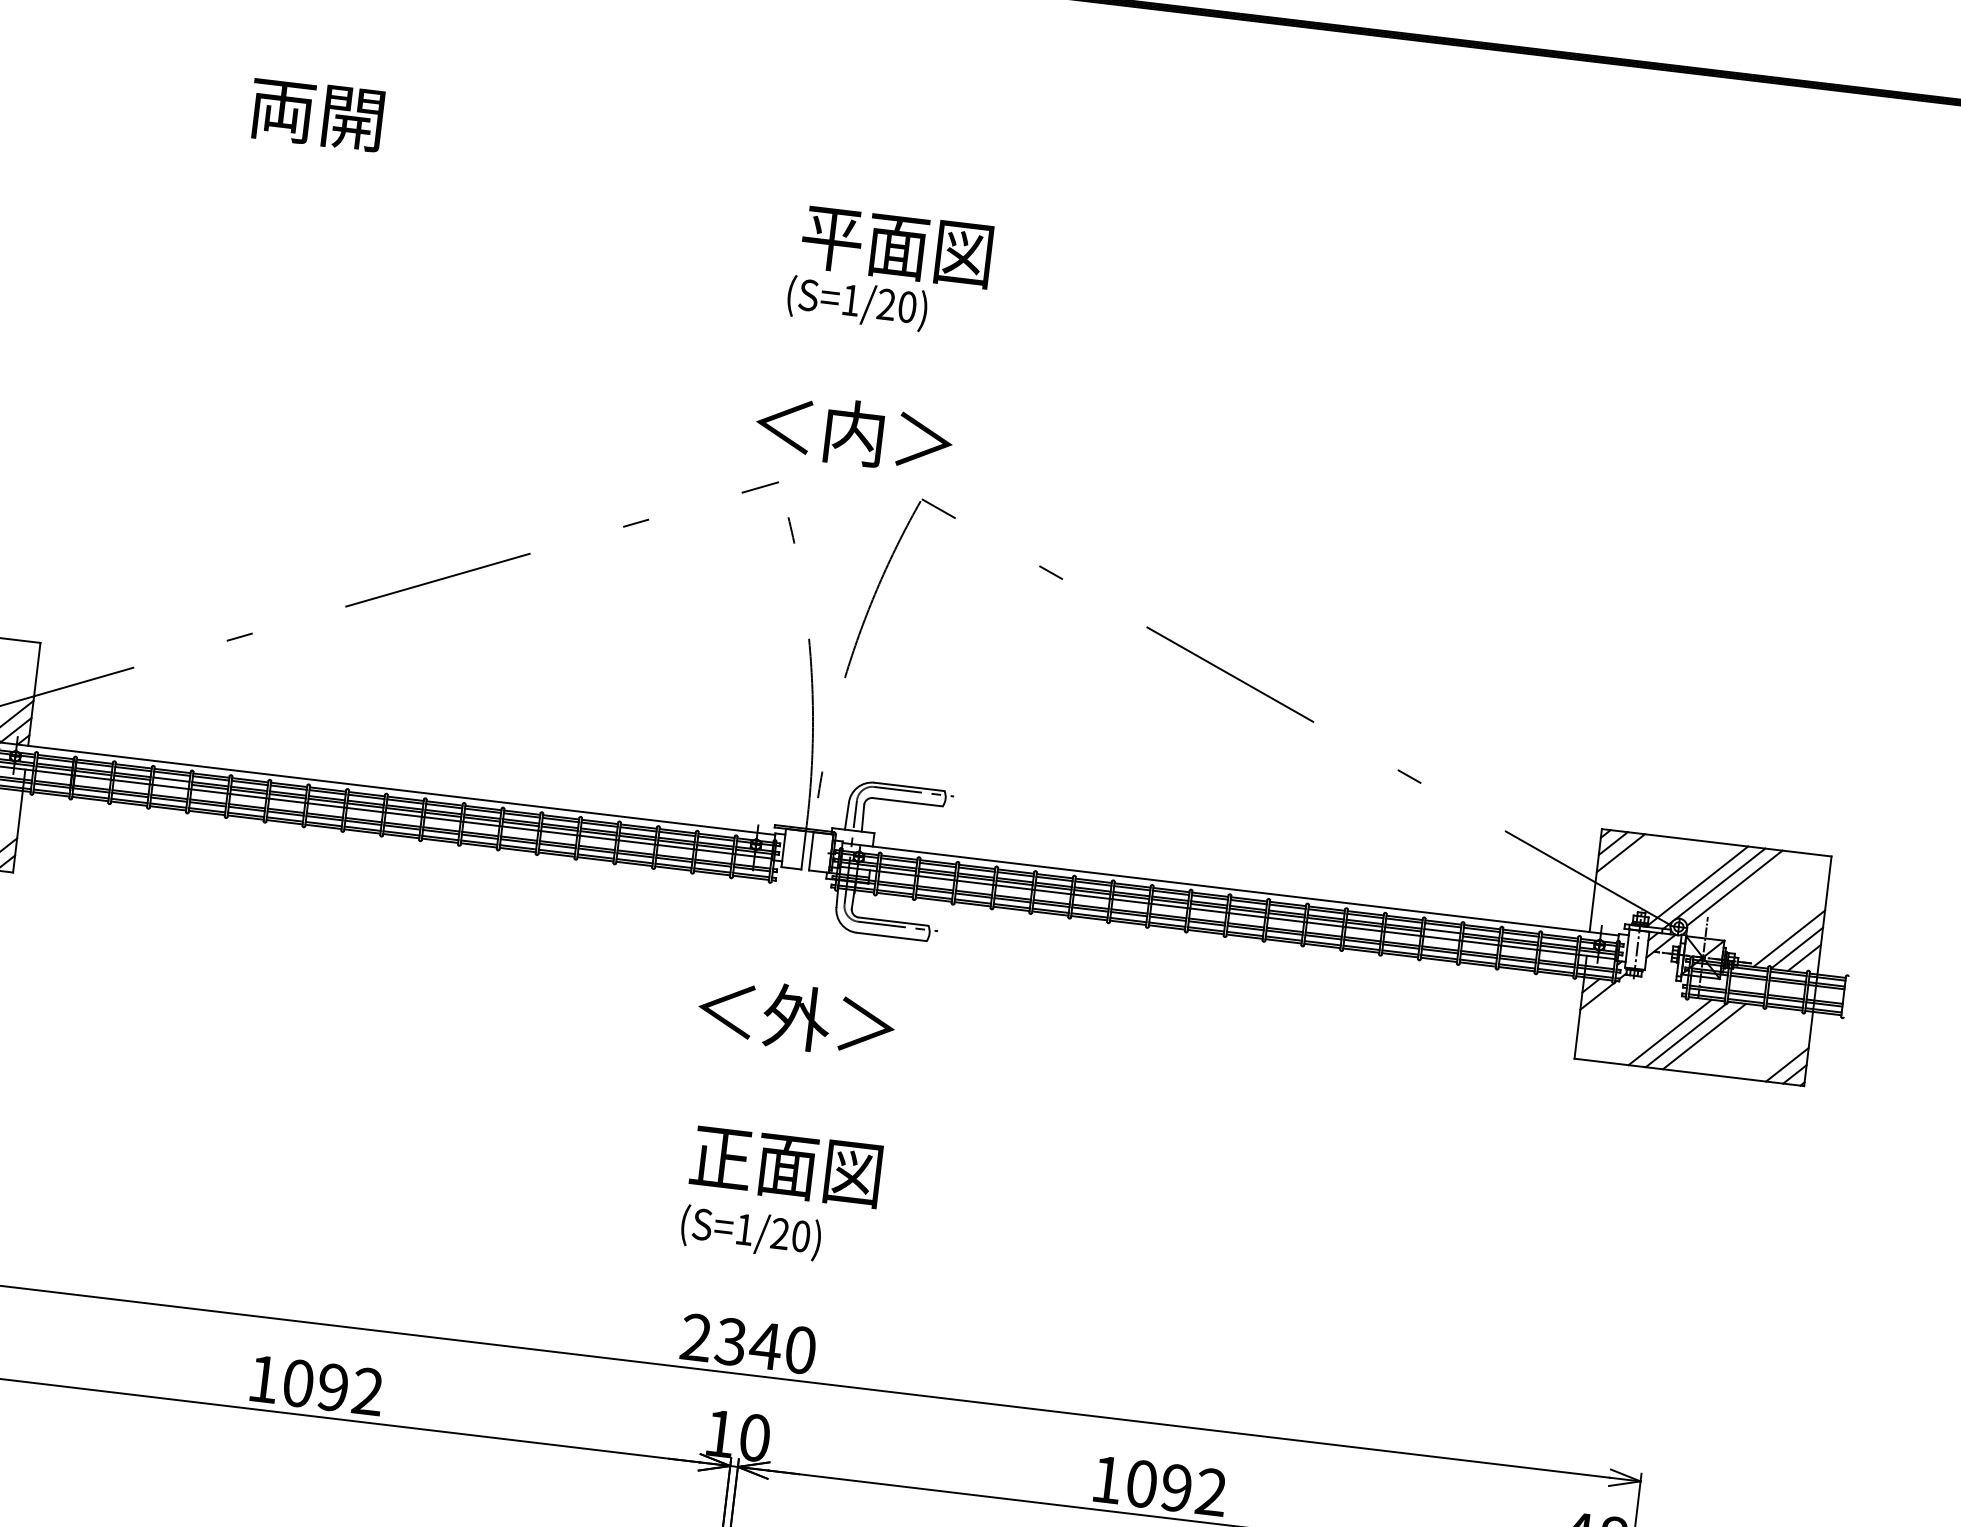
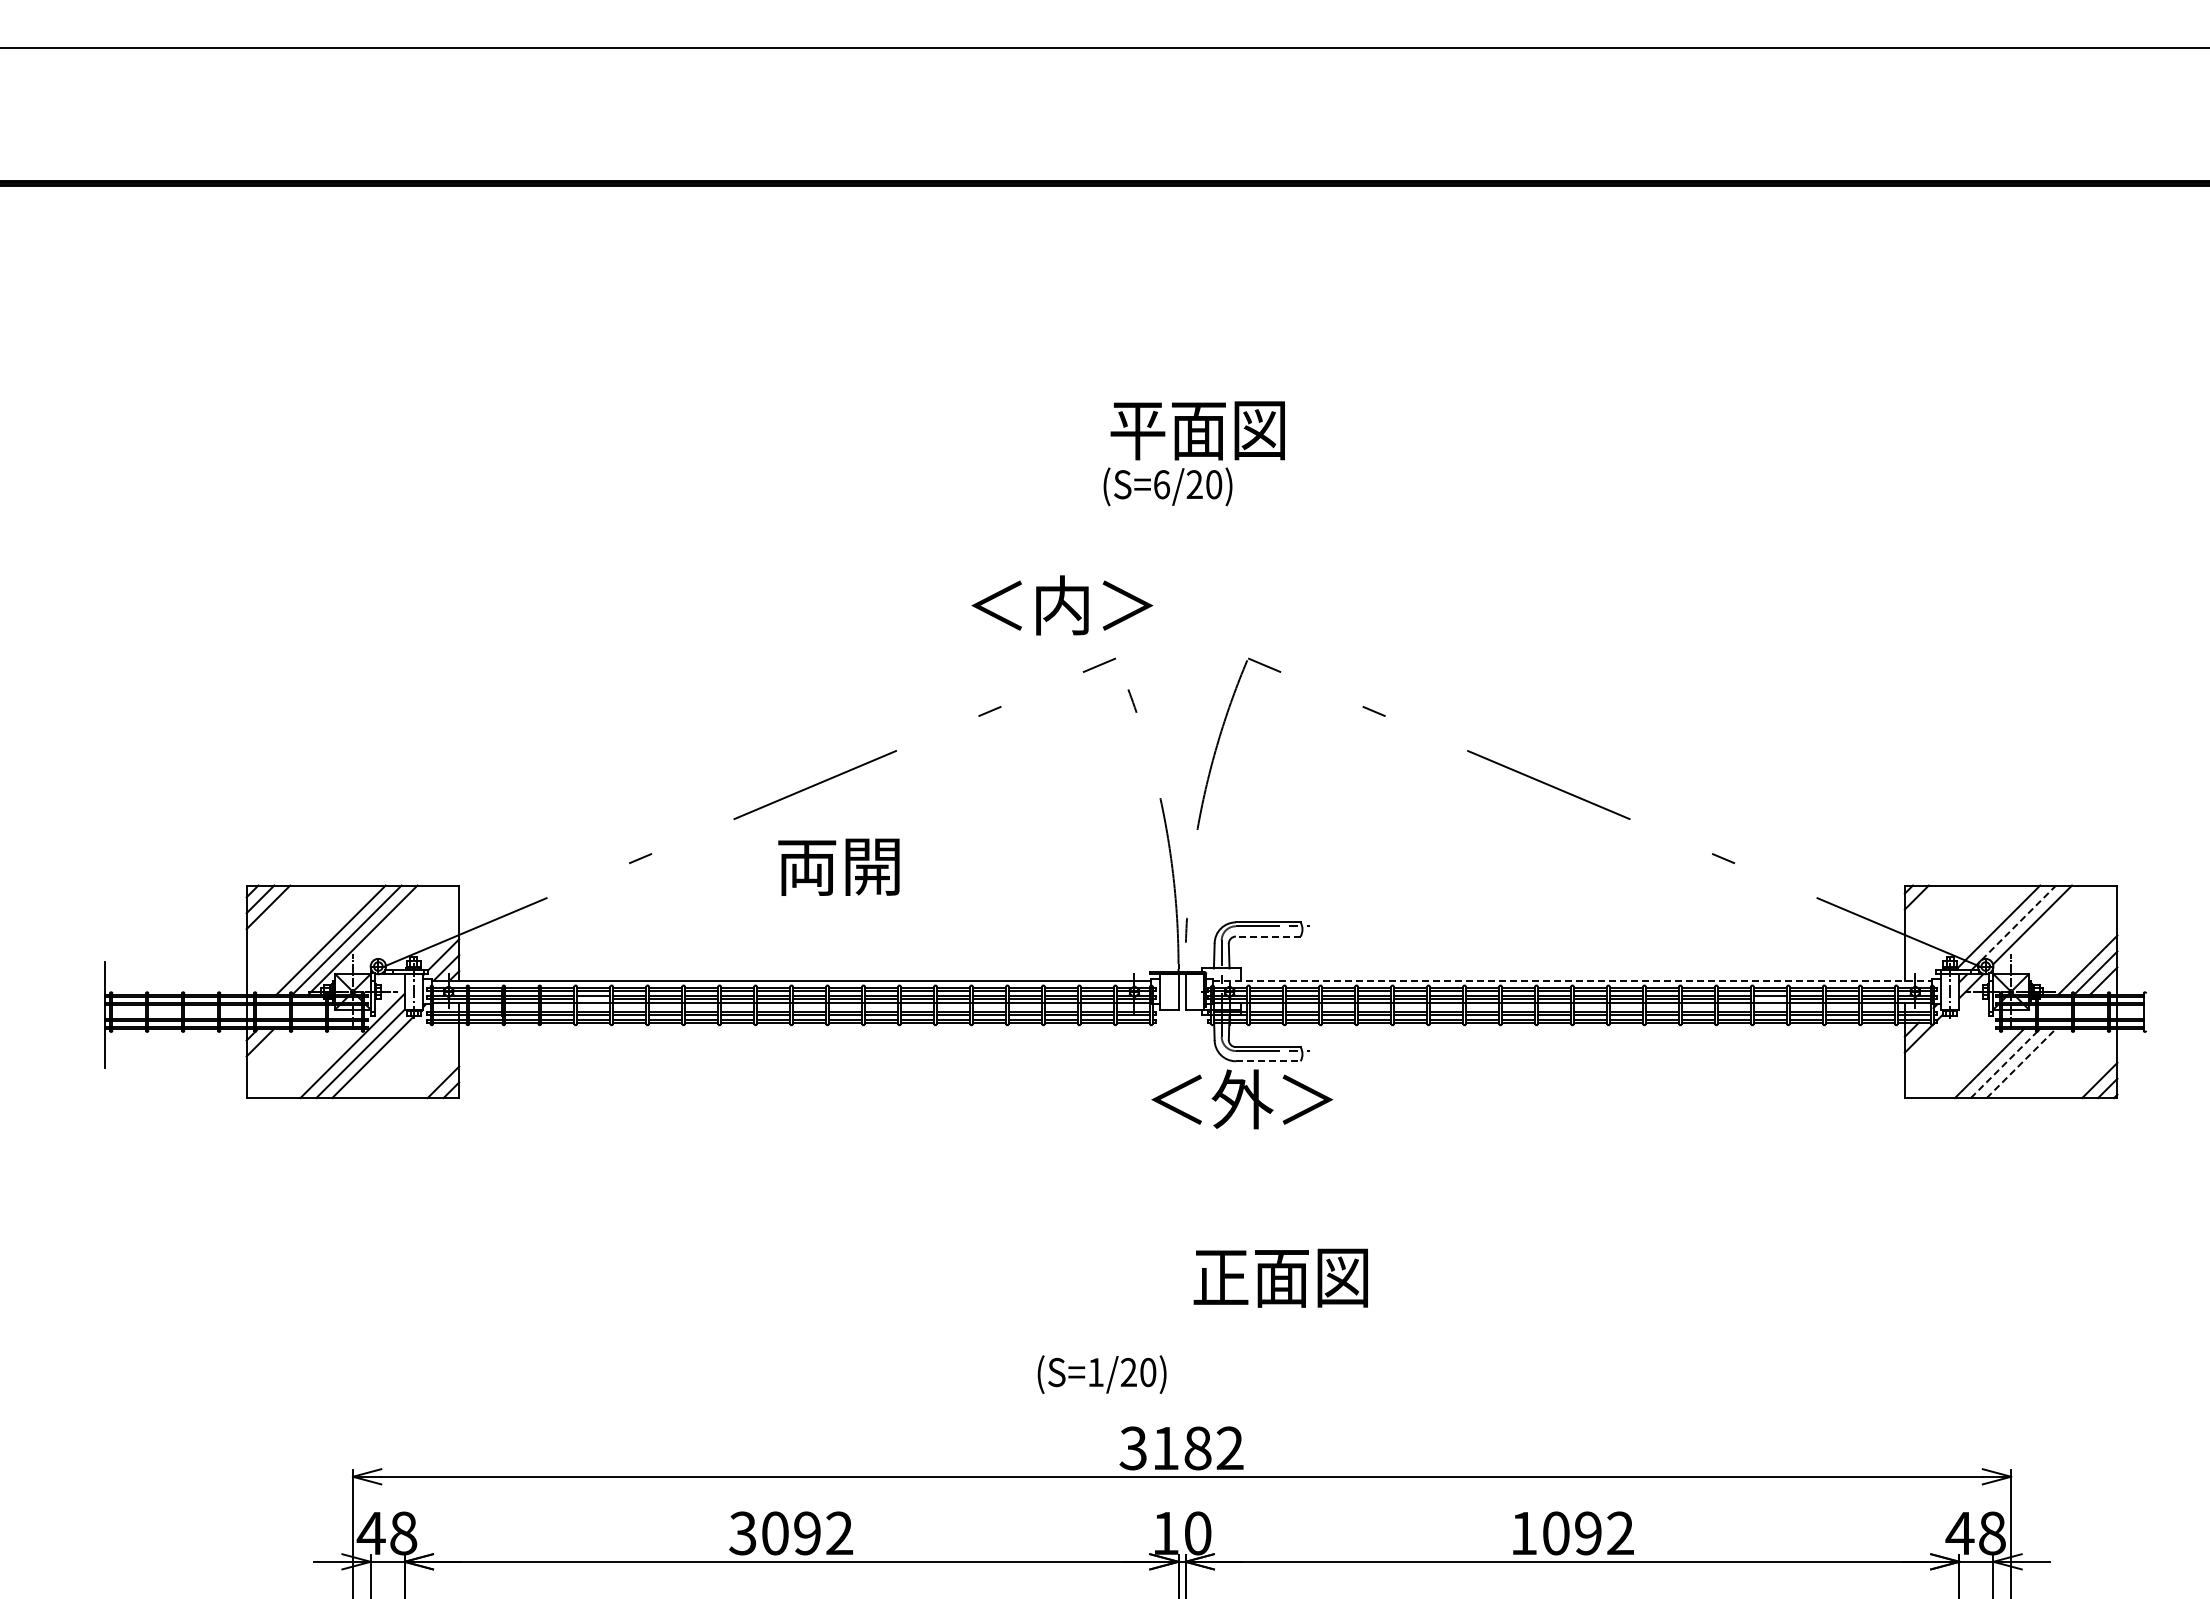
text: (316, 113) -> (838, 866), moved
text: (851, 300) -> (1162, 484), (S=1/20) -> (S=6/20)
text: (854, 433) -> (1062, 605), moved
line: (906, 802) -> (1267, 936), solid -> dashed
line: (1620, 853) -> (1924, 905), removed
line: (1719, 883) -> (2018, 922), solid -> dashed
line: (1231, 888) -> (1573, 980), solid -> dashed
line: (891, 937) -> (1268, 1061), solid -> dashed
text: (796, 1017) -> (1242, 1099), moved
line: (1685, 1036) -> (2003, 1065), solid -> dashed
line: (1705, 1036) -> (2021, 1063), solid -> dashed
text: (785, 1165) -> (1280, 1277), moved
text: (750, 1232) -> (1101, 1374), moved
text: (748, 1344) -> (1181, 1448), 2340 -> 3182
text: (262, 1379) -> (742, 1533), 1092 -> 3092

